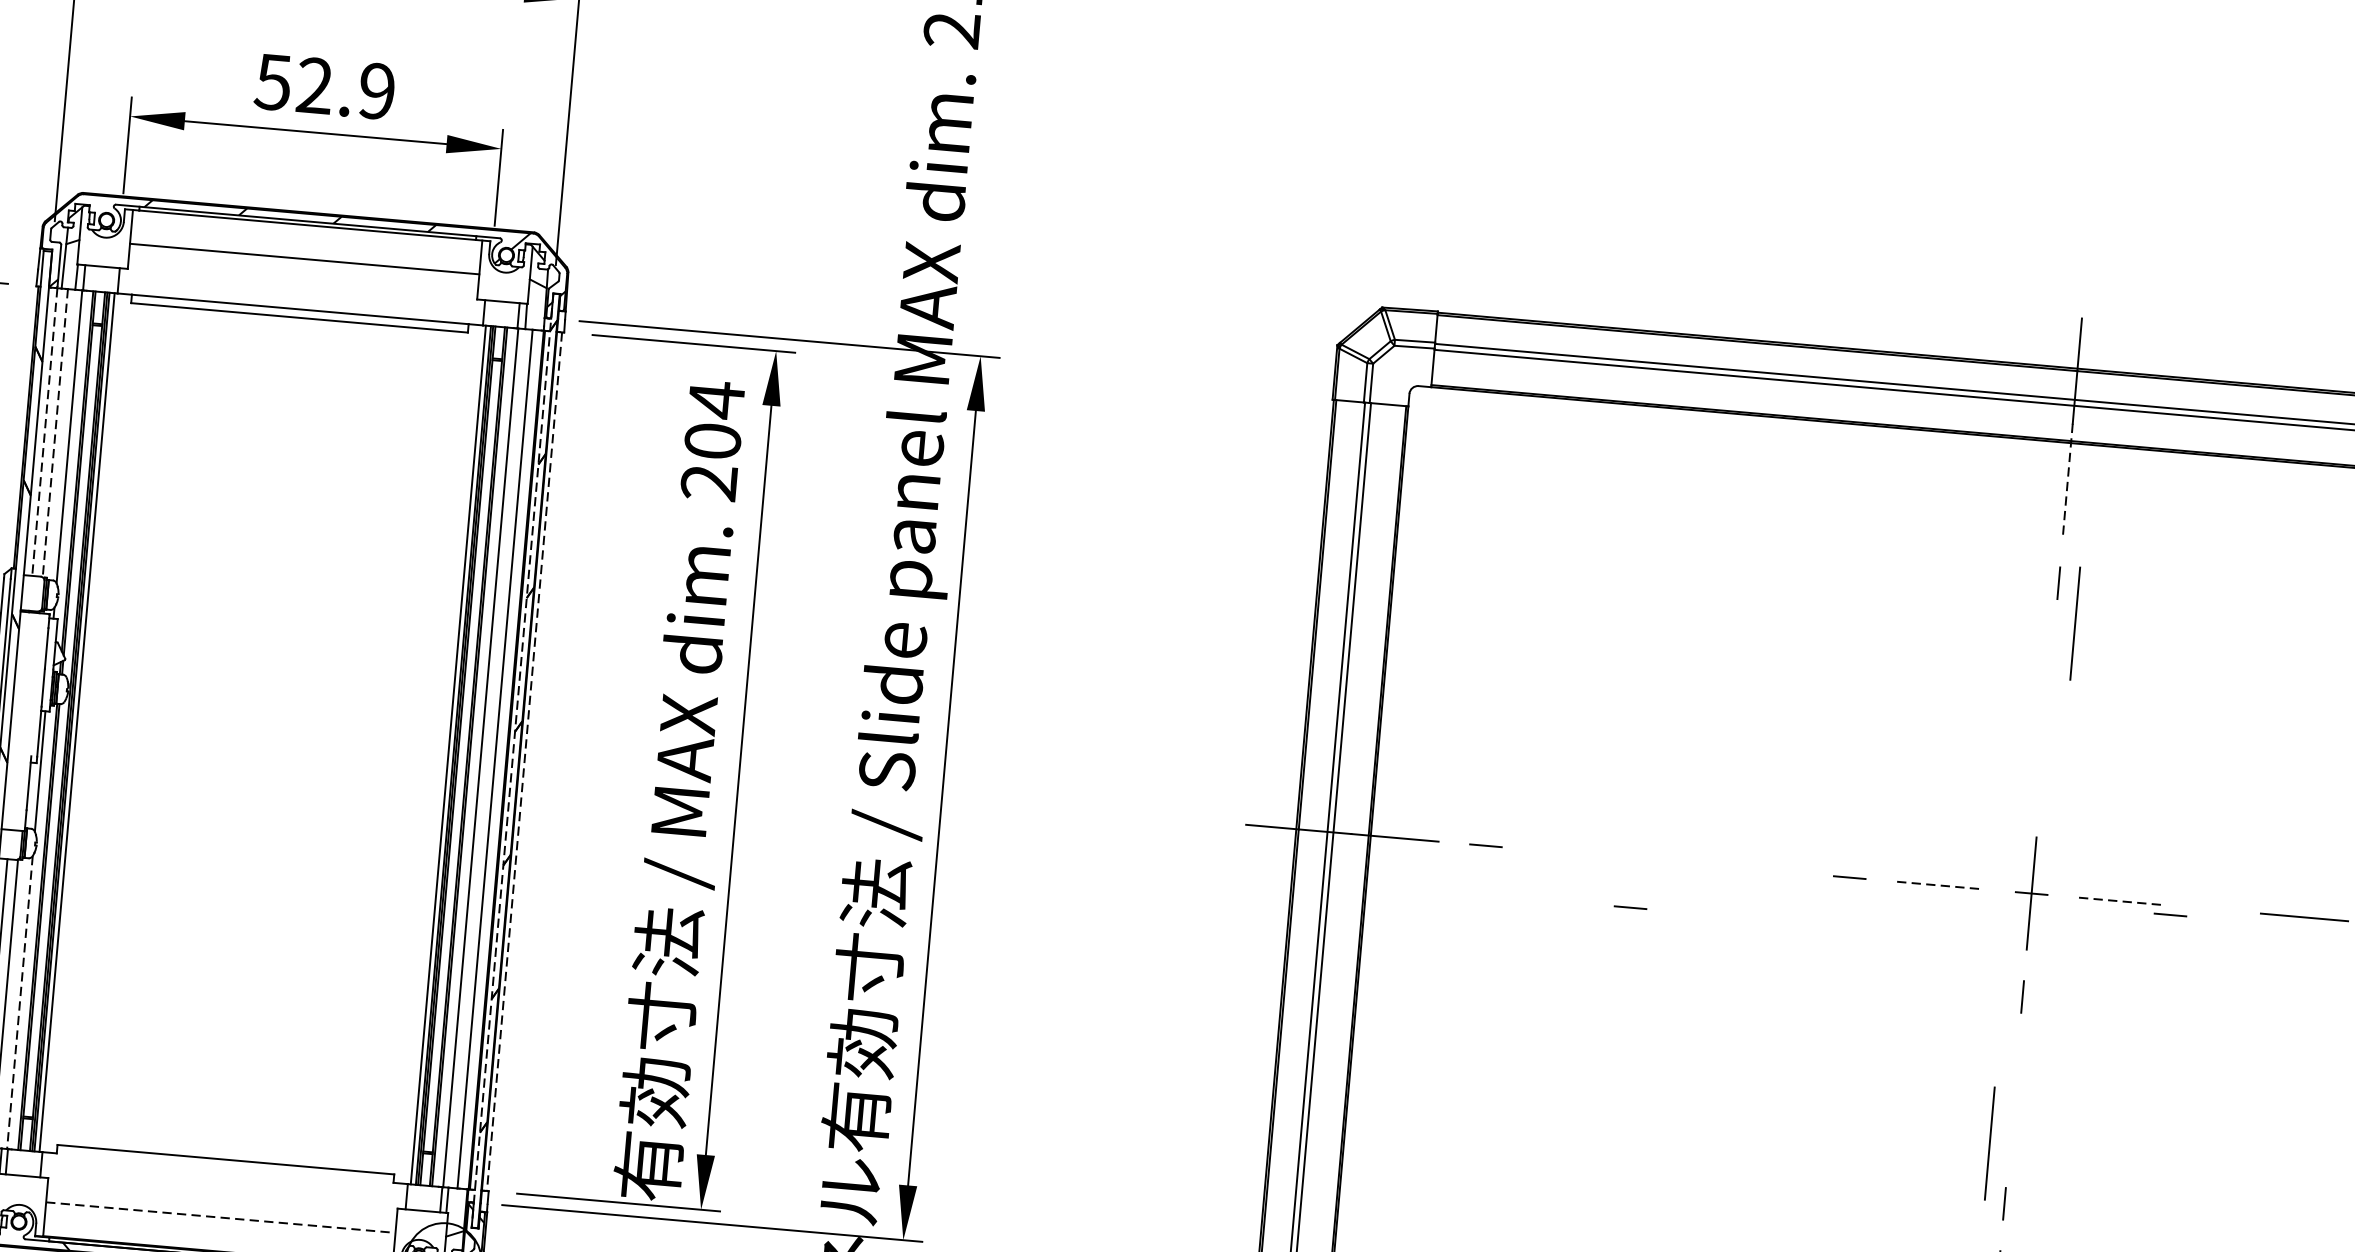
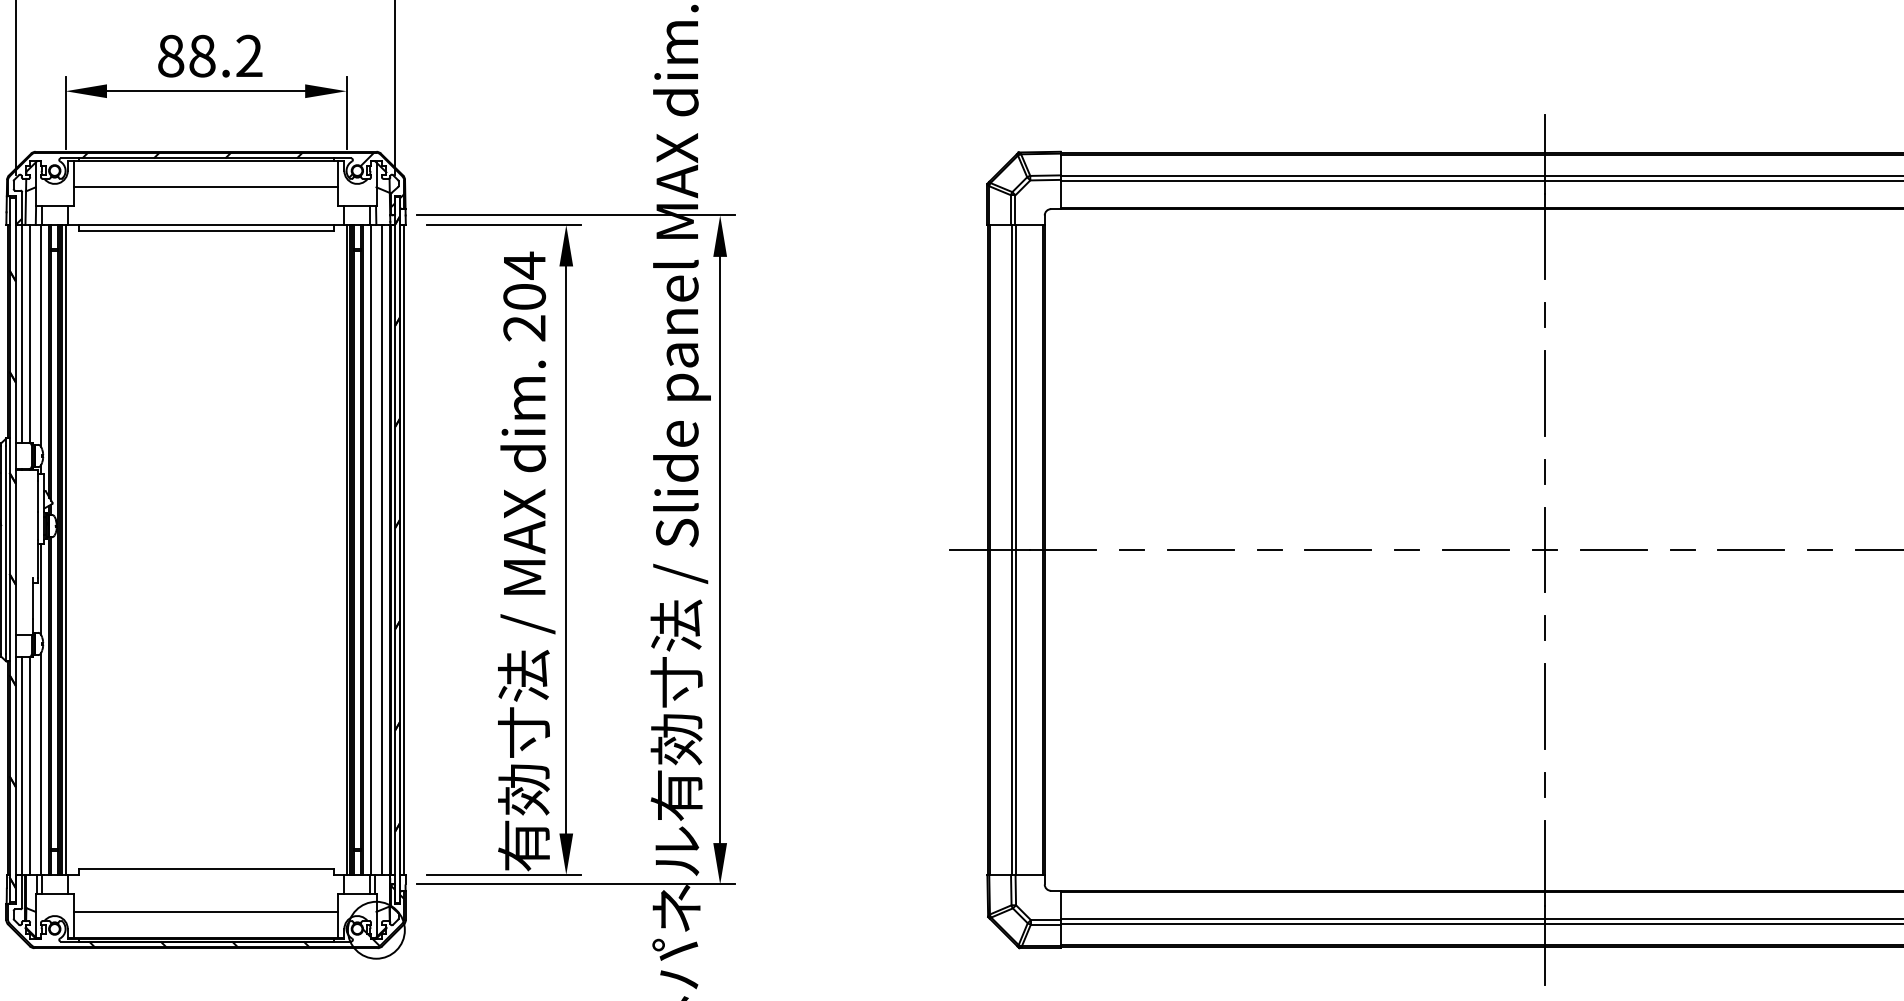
text: (324, 85) -> (209, 55), 52.9 -> 88.2
line: (45, 431) -> (22, 333), dashed -> solid
line: (55, 433) -> (30, 334), dashed -> solid
line: (2067, 480) -> (1544, 237), dashed -> solid
line: (2074, 623) -> (1544, 393), moved
line: (512, 761) -> (395, 550), dashed -> solid
line: (524, 761) -> (404, 549), dashed -> solid
line: (2040, 789) -> (1544, 471), added
line: (1576, 853) -> (1200, 549), added
line: (1758, 869) -> (1338, 549), added
line: (1941, 884) -> (1476, 549), dashed -> solid
line: (2122, 900) -> (1613, 549), dashed -> solid
line: (1630, 907) -> (1269, 549), moved
line: (2170, 914) -> (1682, 549), moved
line: (20, 1003) -> (41, 764), dashed -> solid
line: (1989, 1143) -> (1544, 706), moved
line: (221, 1217) -> (206, 912), dashed -> solid

